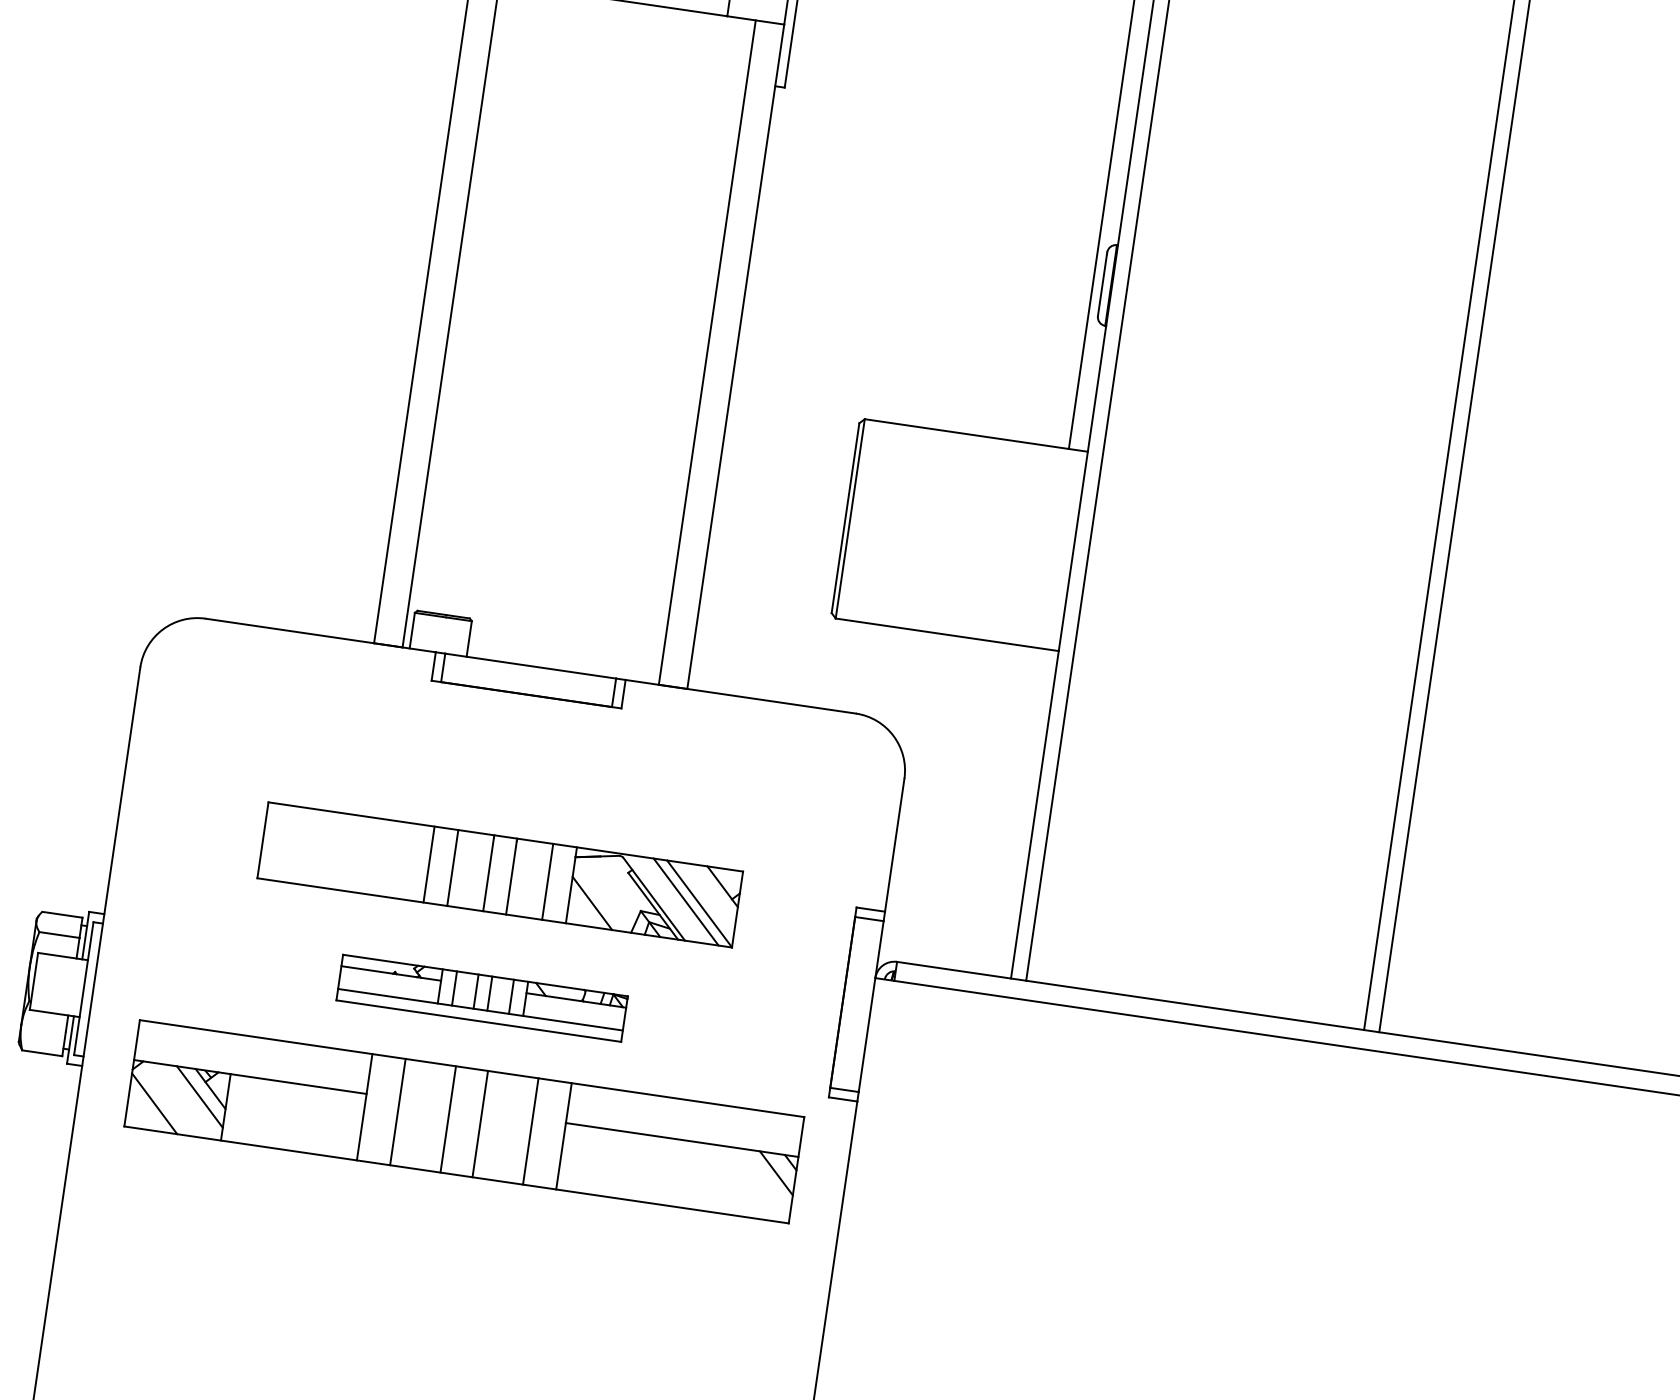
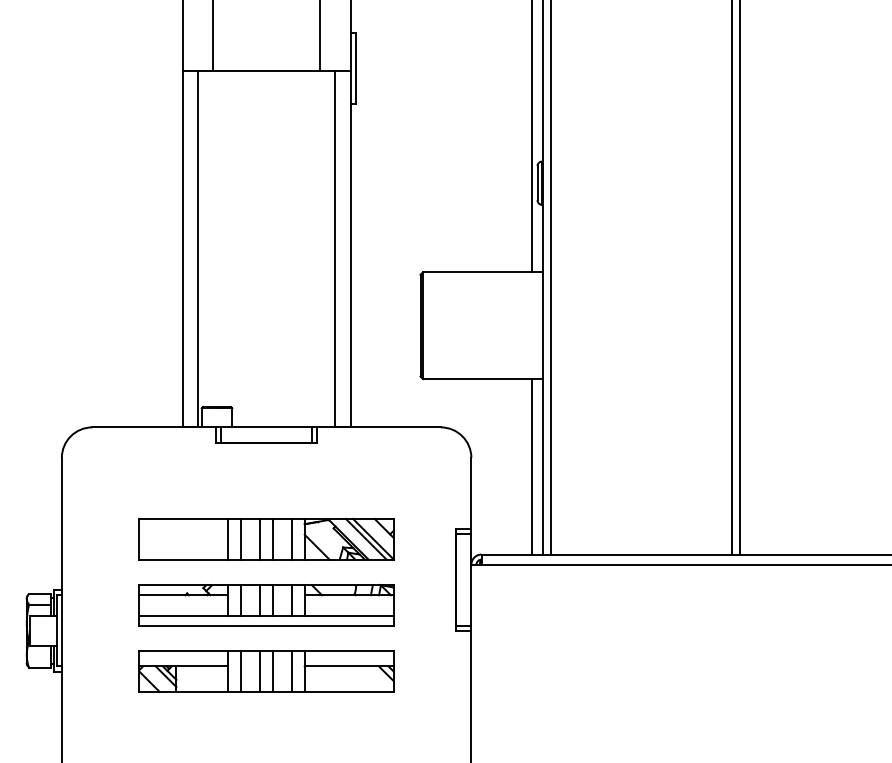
line: (1016, 811) -> (532, 466), added
part: (482, 998) -> (266, 605), size x1.67
part: (464, 1121) -> (266, 671), size x0.71

